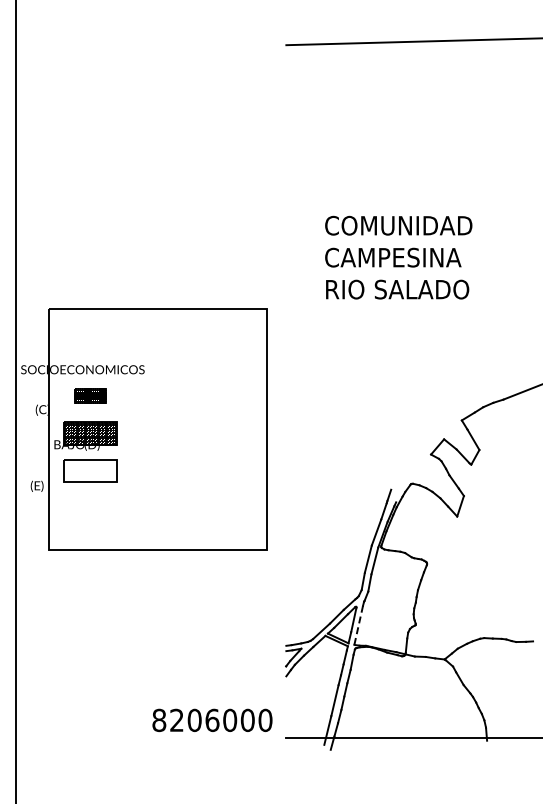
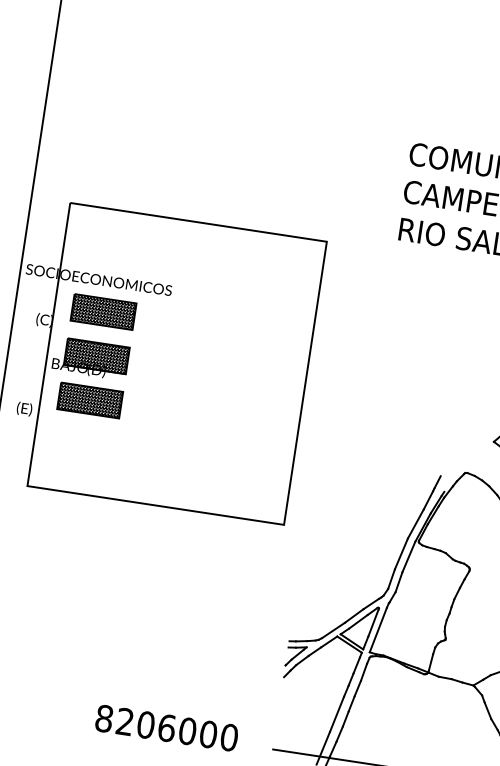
part: (90, 395) -> (103, 311), size x1.67
hatch: (90, 470) -> (90, 399), added
line: (358, 625) -> (378, 630), dashed -> solid
text: (212, 720) -> (166, 728), moved

